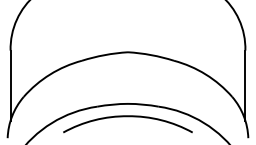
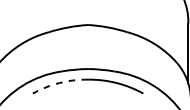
arc: (94, 120) -> (59, 83), solid -> dashed

